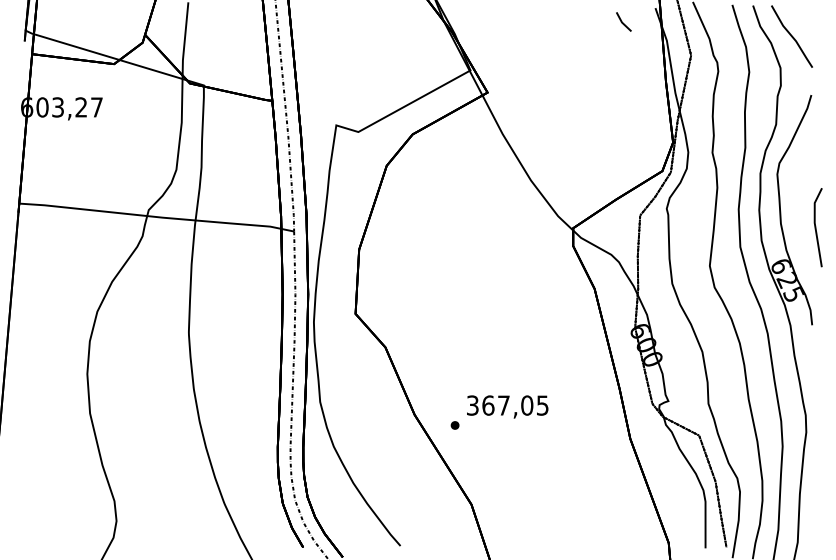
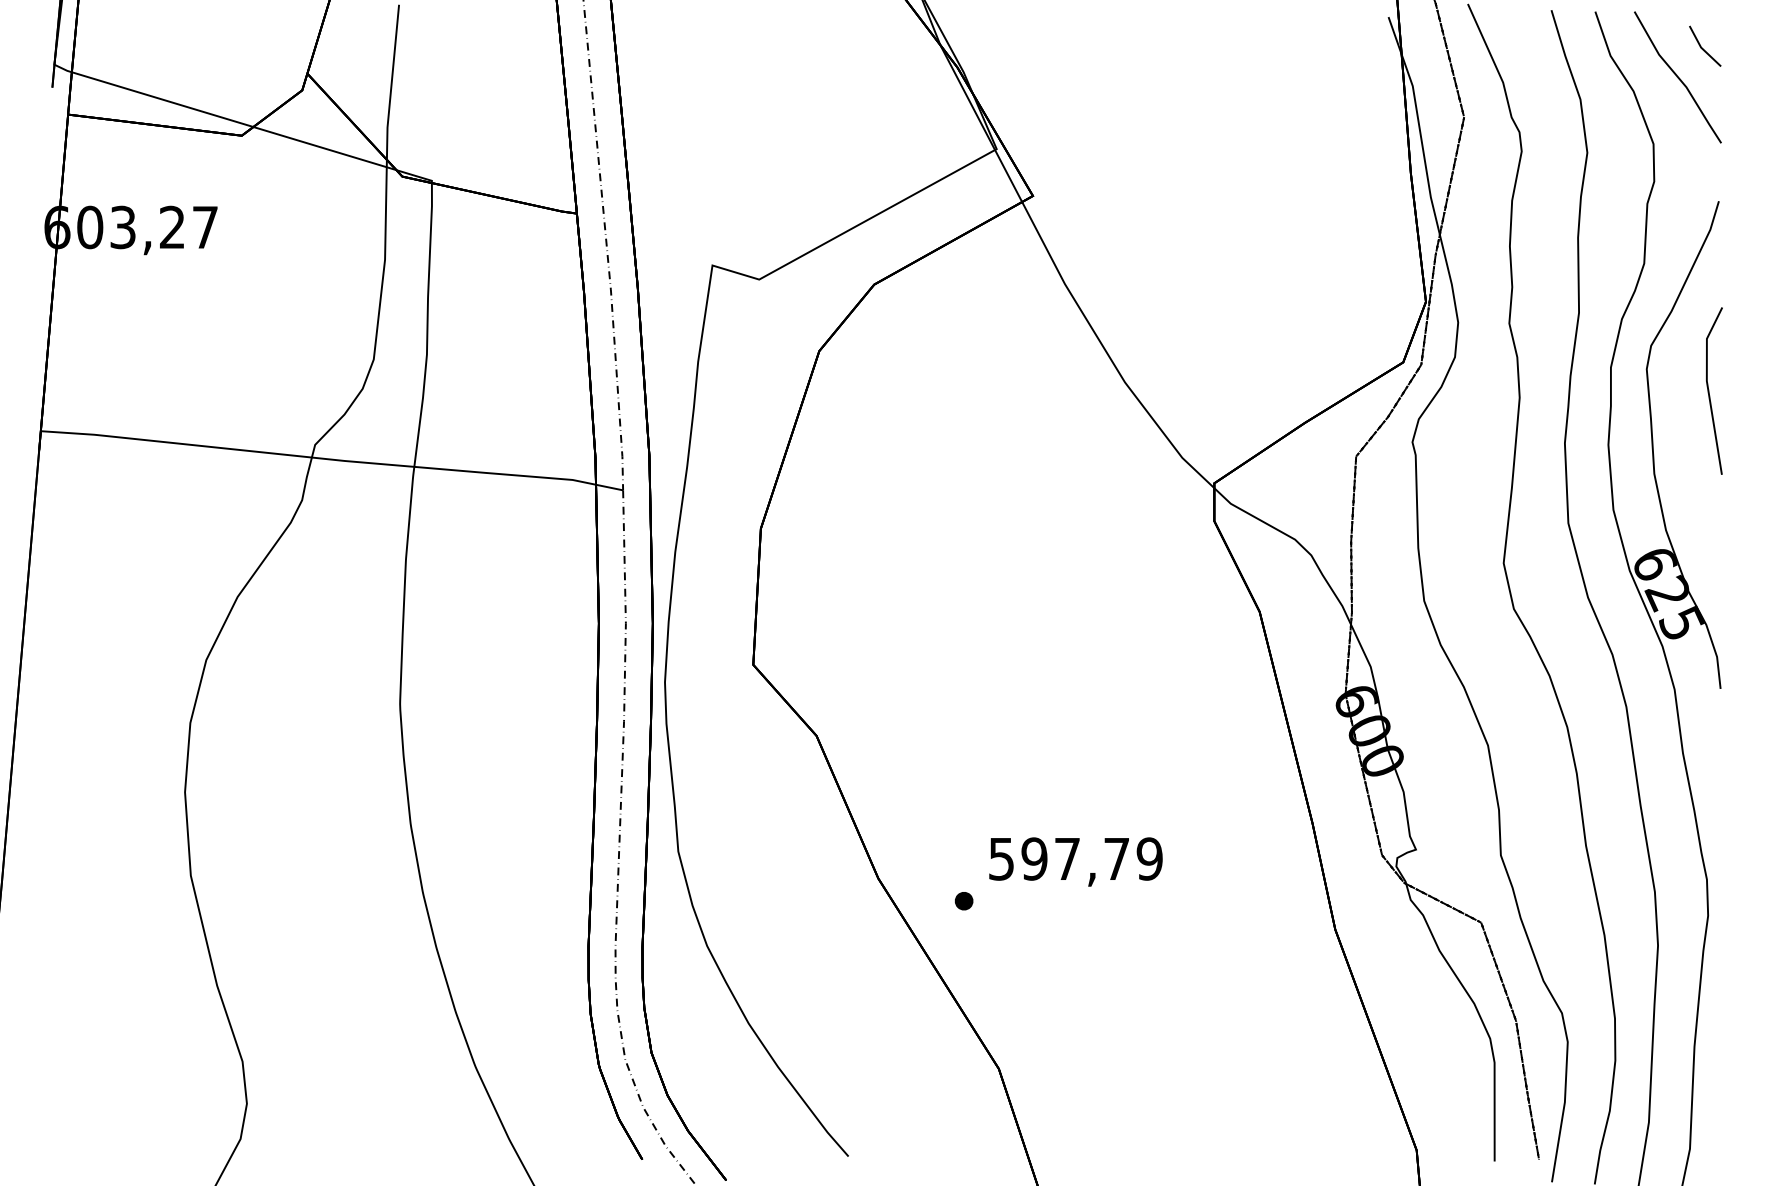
line: (622, 21) -> (1702, 45), moved
line: (816, 227) -> (1710, 390), moved
text: (507, 405) -> (1075, 858), 367,05 -> 597,79

